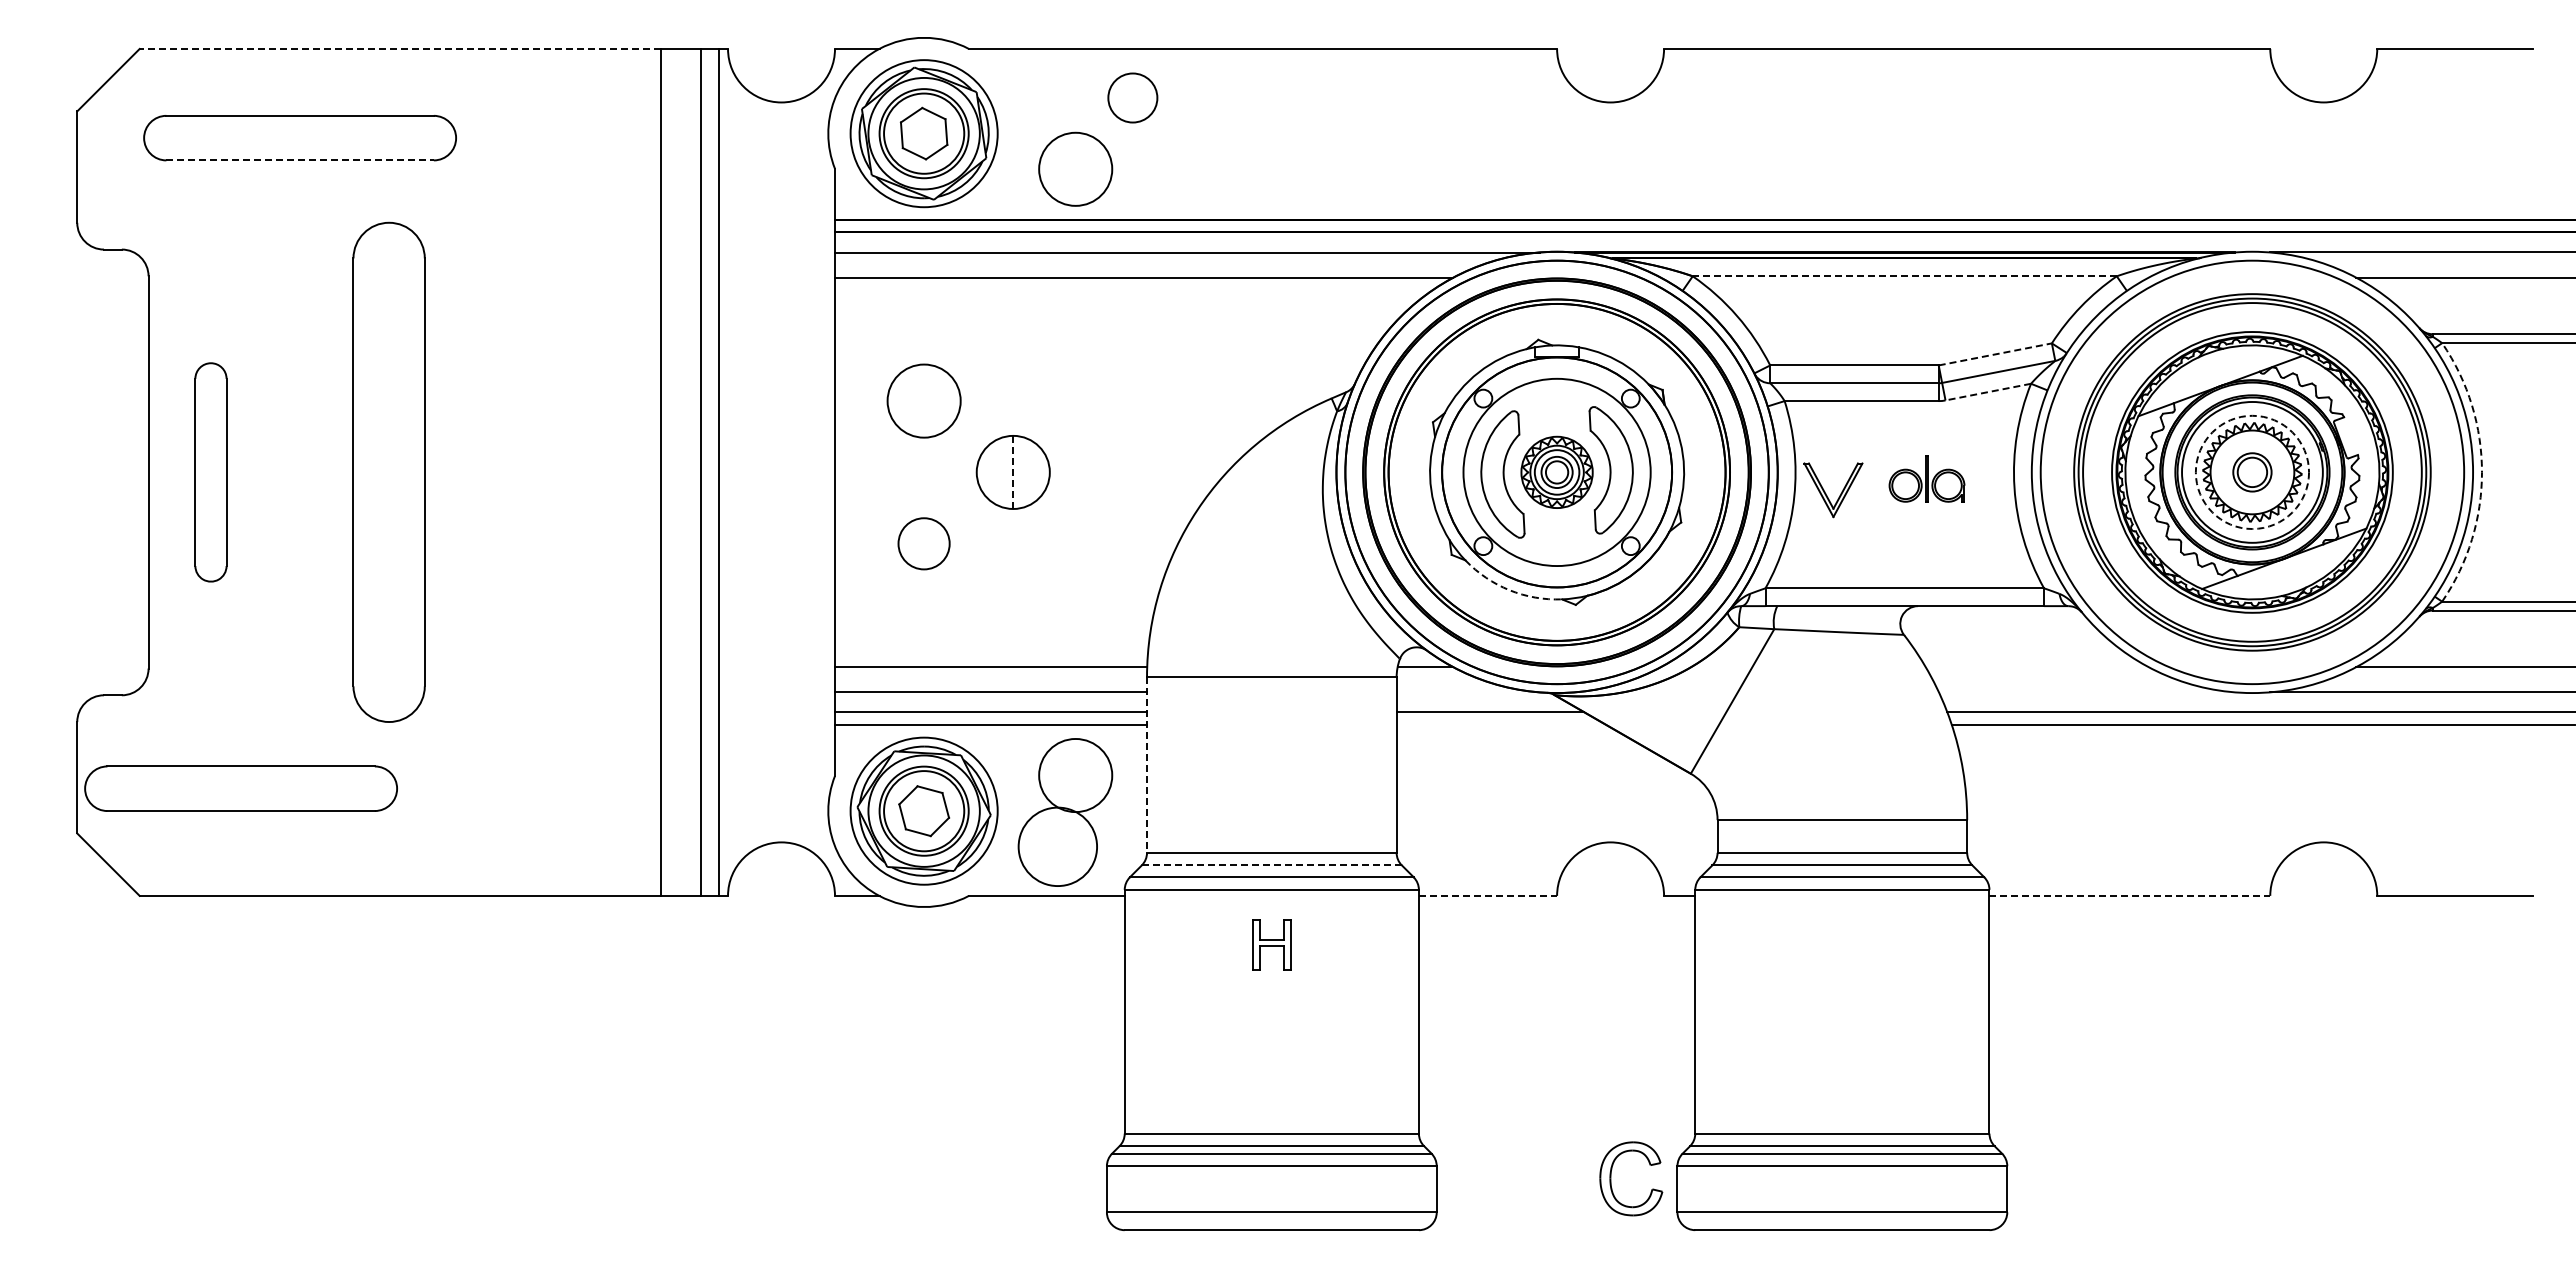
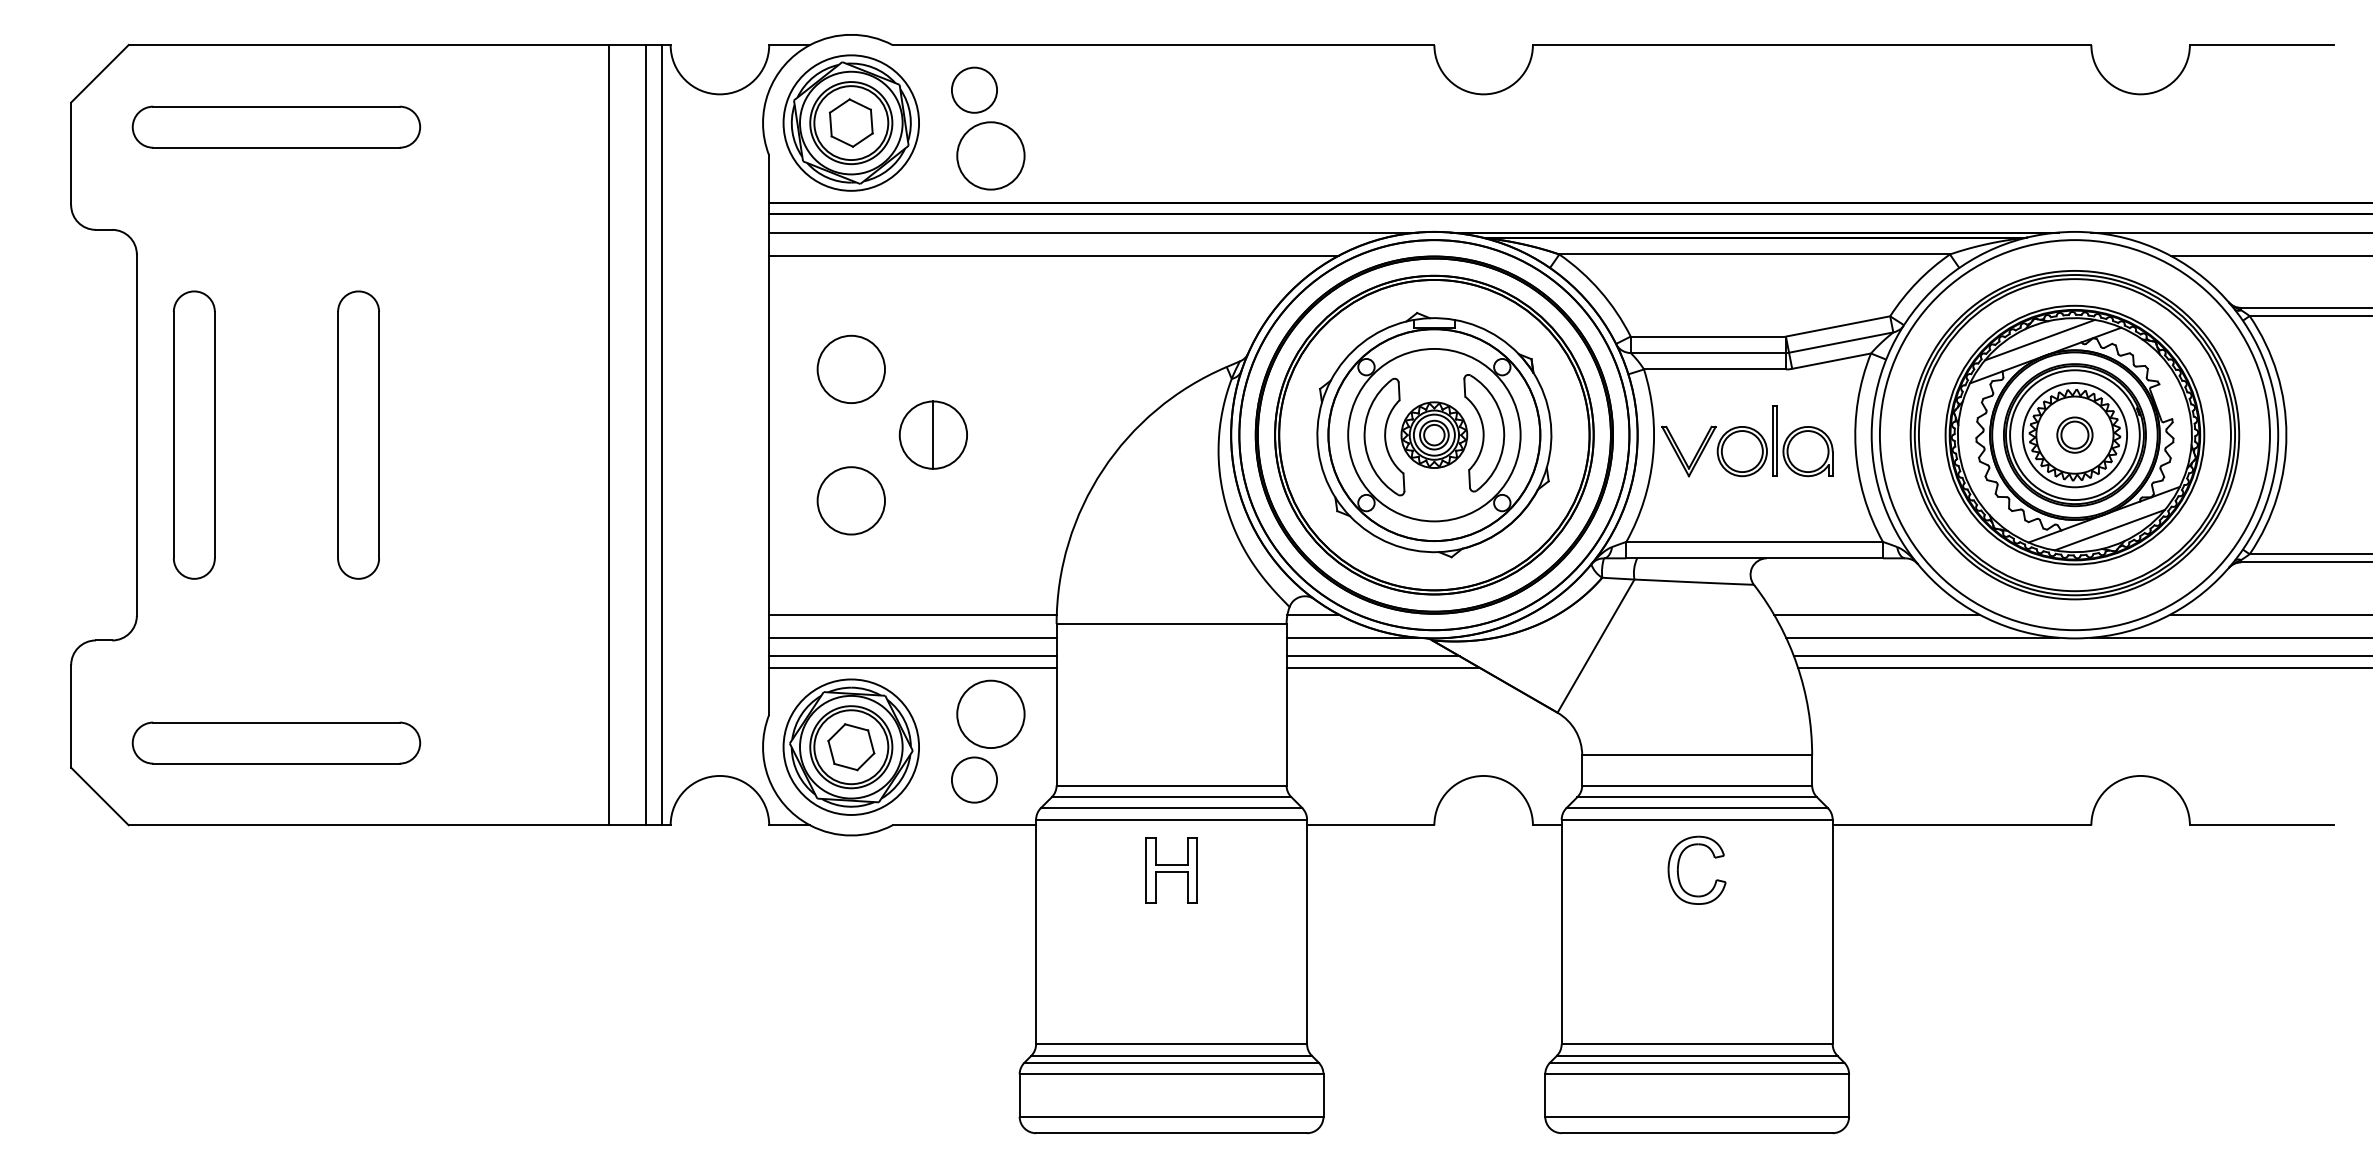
line: (400, 48) -> (368, 44), dashed -> solid
circle: (1132, 97) -> (974, 89), moved
line: (300, 160) -> (276, 147), dashed -> solid
line: (1904, 276) -> (1754, 254), dashed -> solid
line: (1995, 354) -> (1838, 326), dashed -> solid
line: (2214, 369) -> (2039, 340), added
line: (1988, 392) -> (1831, 361), dashed -> solid
part: (210, 472) -> (193, 435), size x1.43
part: (389, 472) -> (358, 435), size x0.62
line: (1013, 472) -> (933, 435), dashed -> solid
circle: (2252, 472) -> (2074, 435), dashed -> solid
arc: (2482, 472) -> (2286, 435), dashed -> solid
part: (1926, 478) -> (1774, 440), size x1.67
circle: (923, 543) -> (850, 500), size x1.43
line: (2290, 575) -> (2110, 530), added
arc: (1509, 590) -> (1390, 543), dashed -> solid
line: (2036, 667) -> (1876, 614), added
line: (1467, 692) -> (1351, 637), added
line: (2086, 692) -> (1922, 637), added
line: (1501, 724) -> (1383, 667), added
line: (1147, 765) -> (1057, 705), dashed -> solid
part: (240, 788) -> (275, 742), moved
circle: (1057, 846) -> (974, 779), size x0.62
line: (1271, 865) -> (1171, 797), dashed -> solid
line: (1488, 895) -> (1371, 824), dashed -> solid
line: (2130, 895) -> (1962, 824), dashed -> solid
part: (1271, 944) -> (1171, 870), size x1.43
part: (1611, 1178) -> (1678, 870), moved

